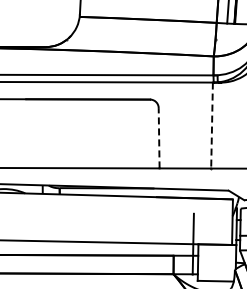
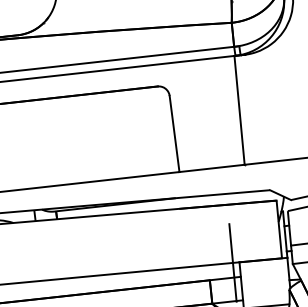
line: (212, 126) -> (240, 111), dashed -> solid
line: (159, 137) -> (174, 133), dashed -> solid

